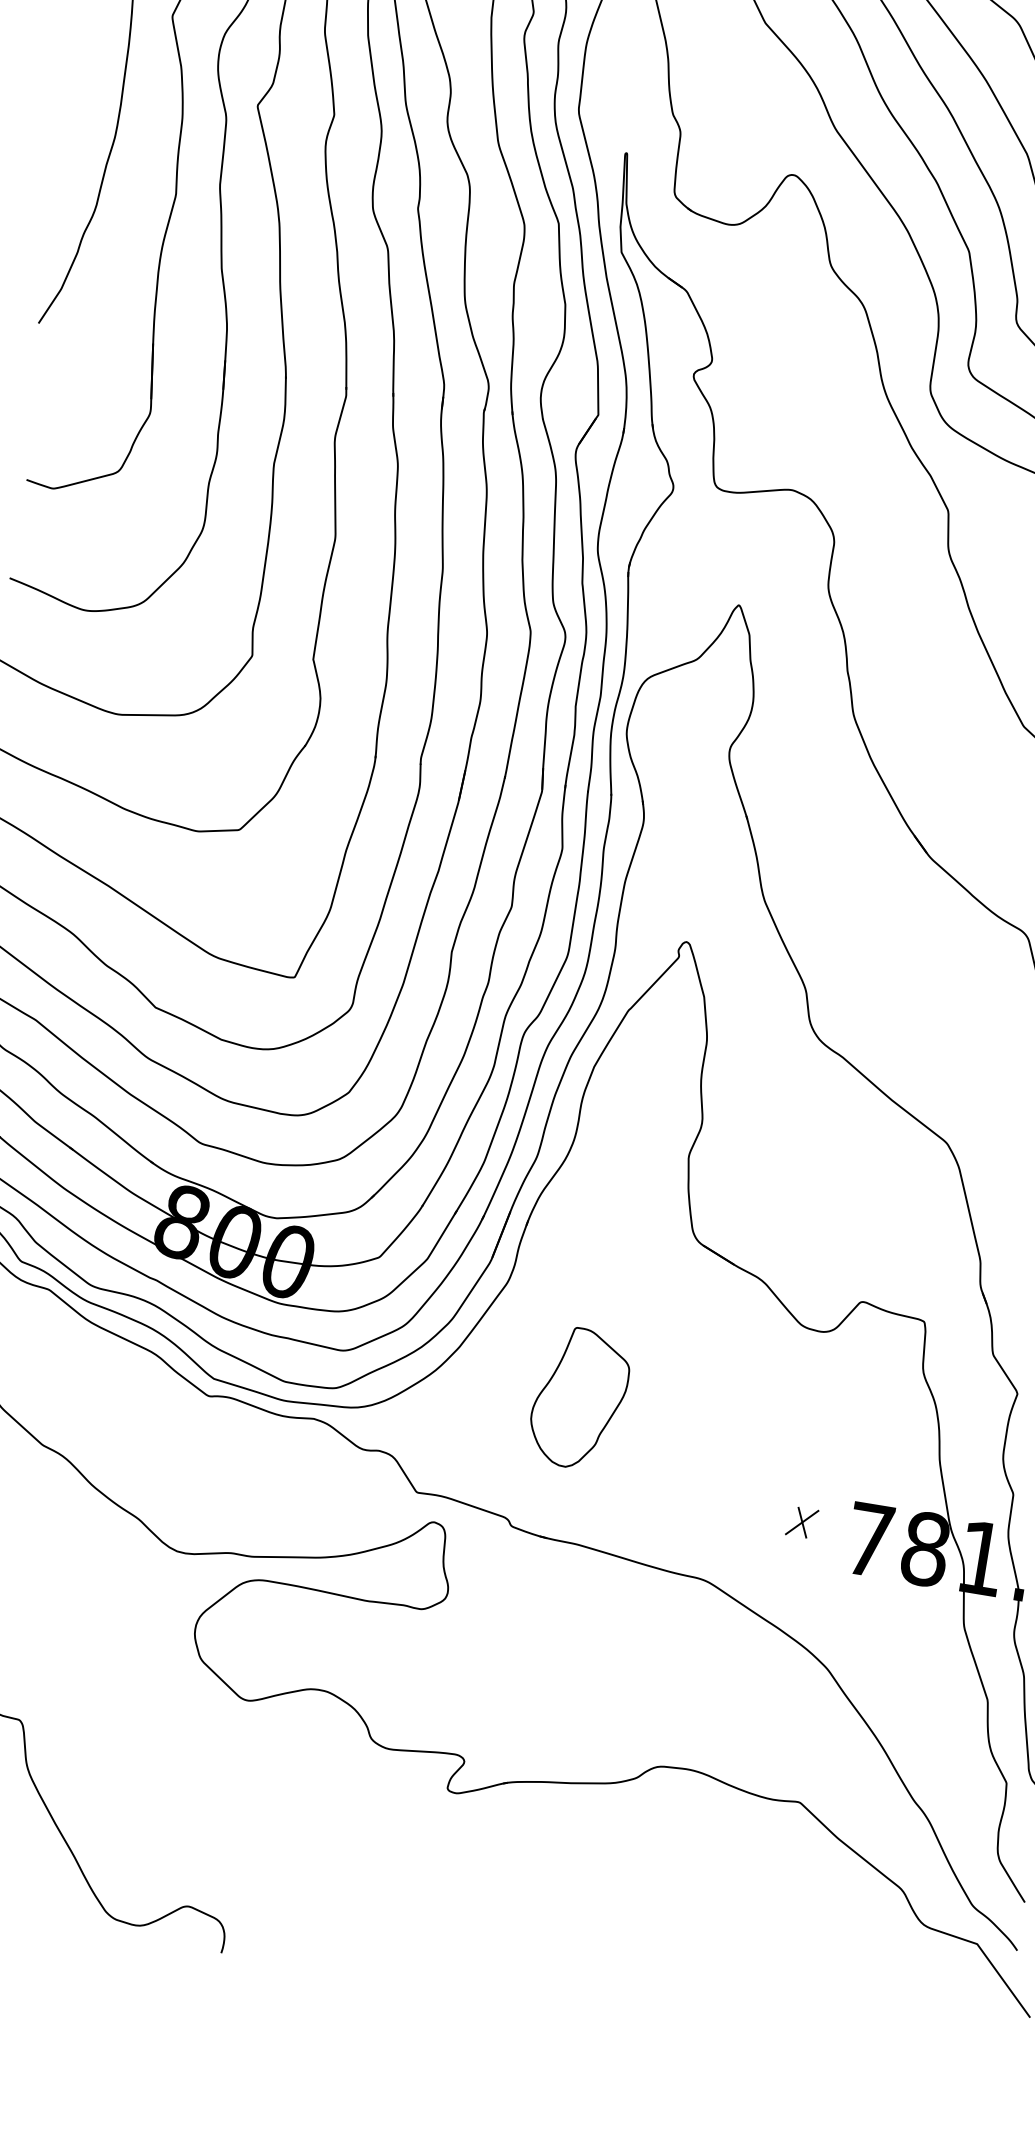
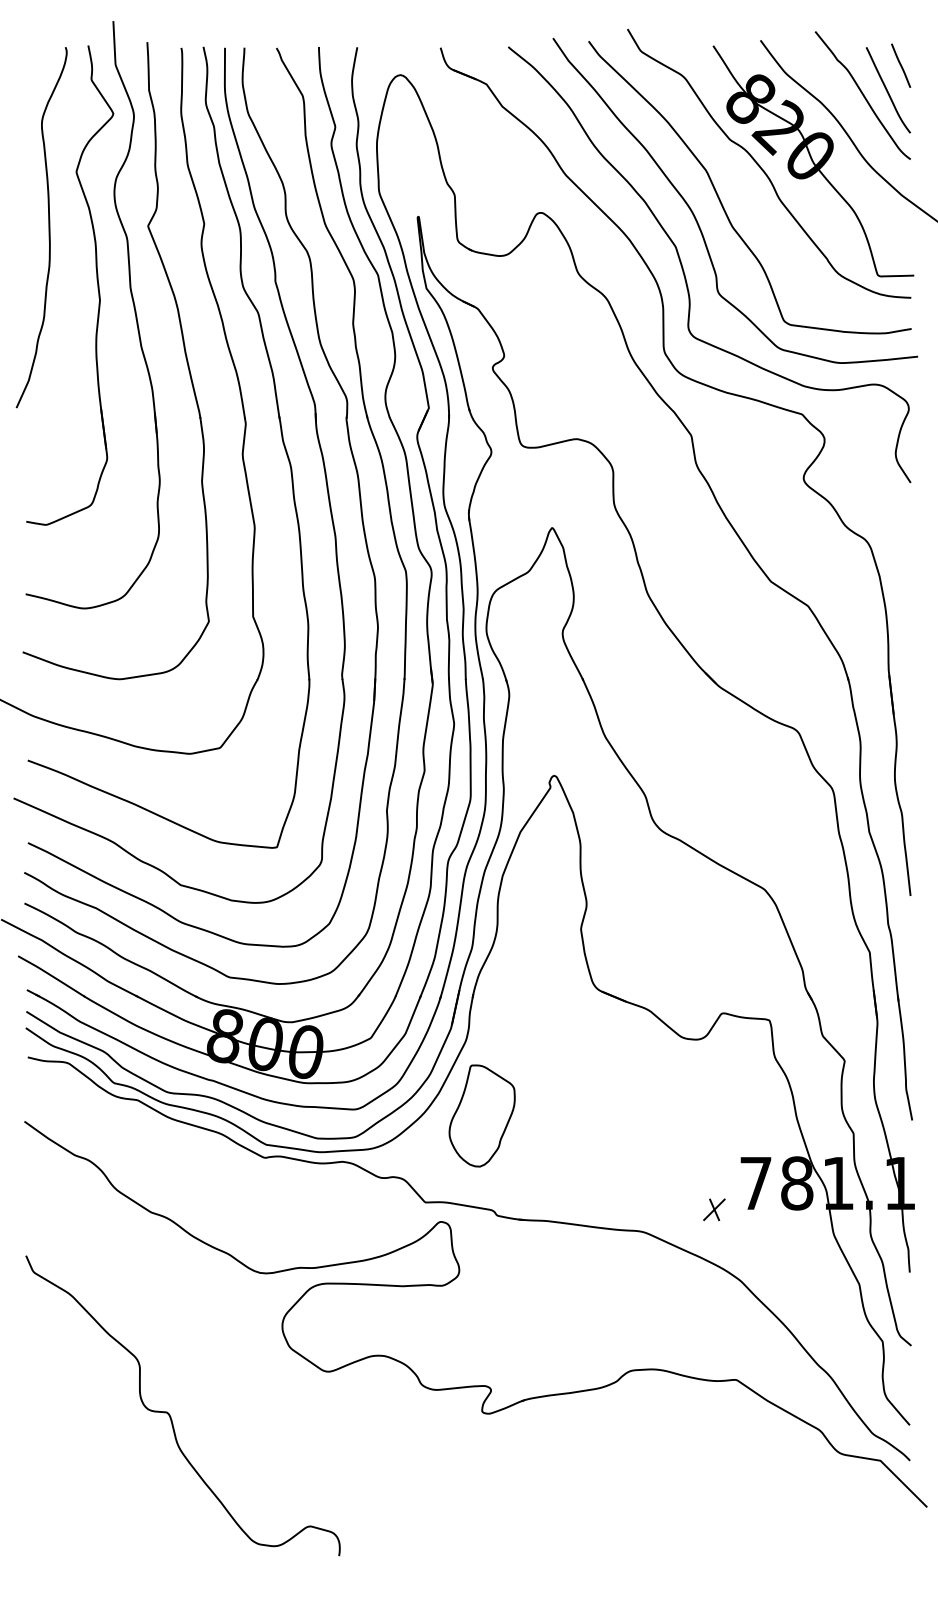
part: (578, 1397) -> (481, 1115), moved
part: (802, 1522) -> (714, 1209), moved

